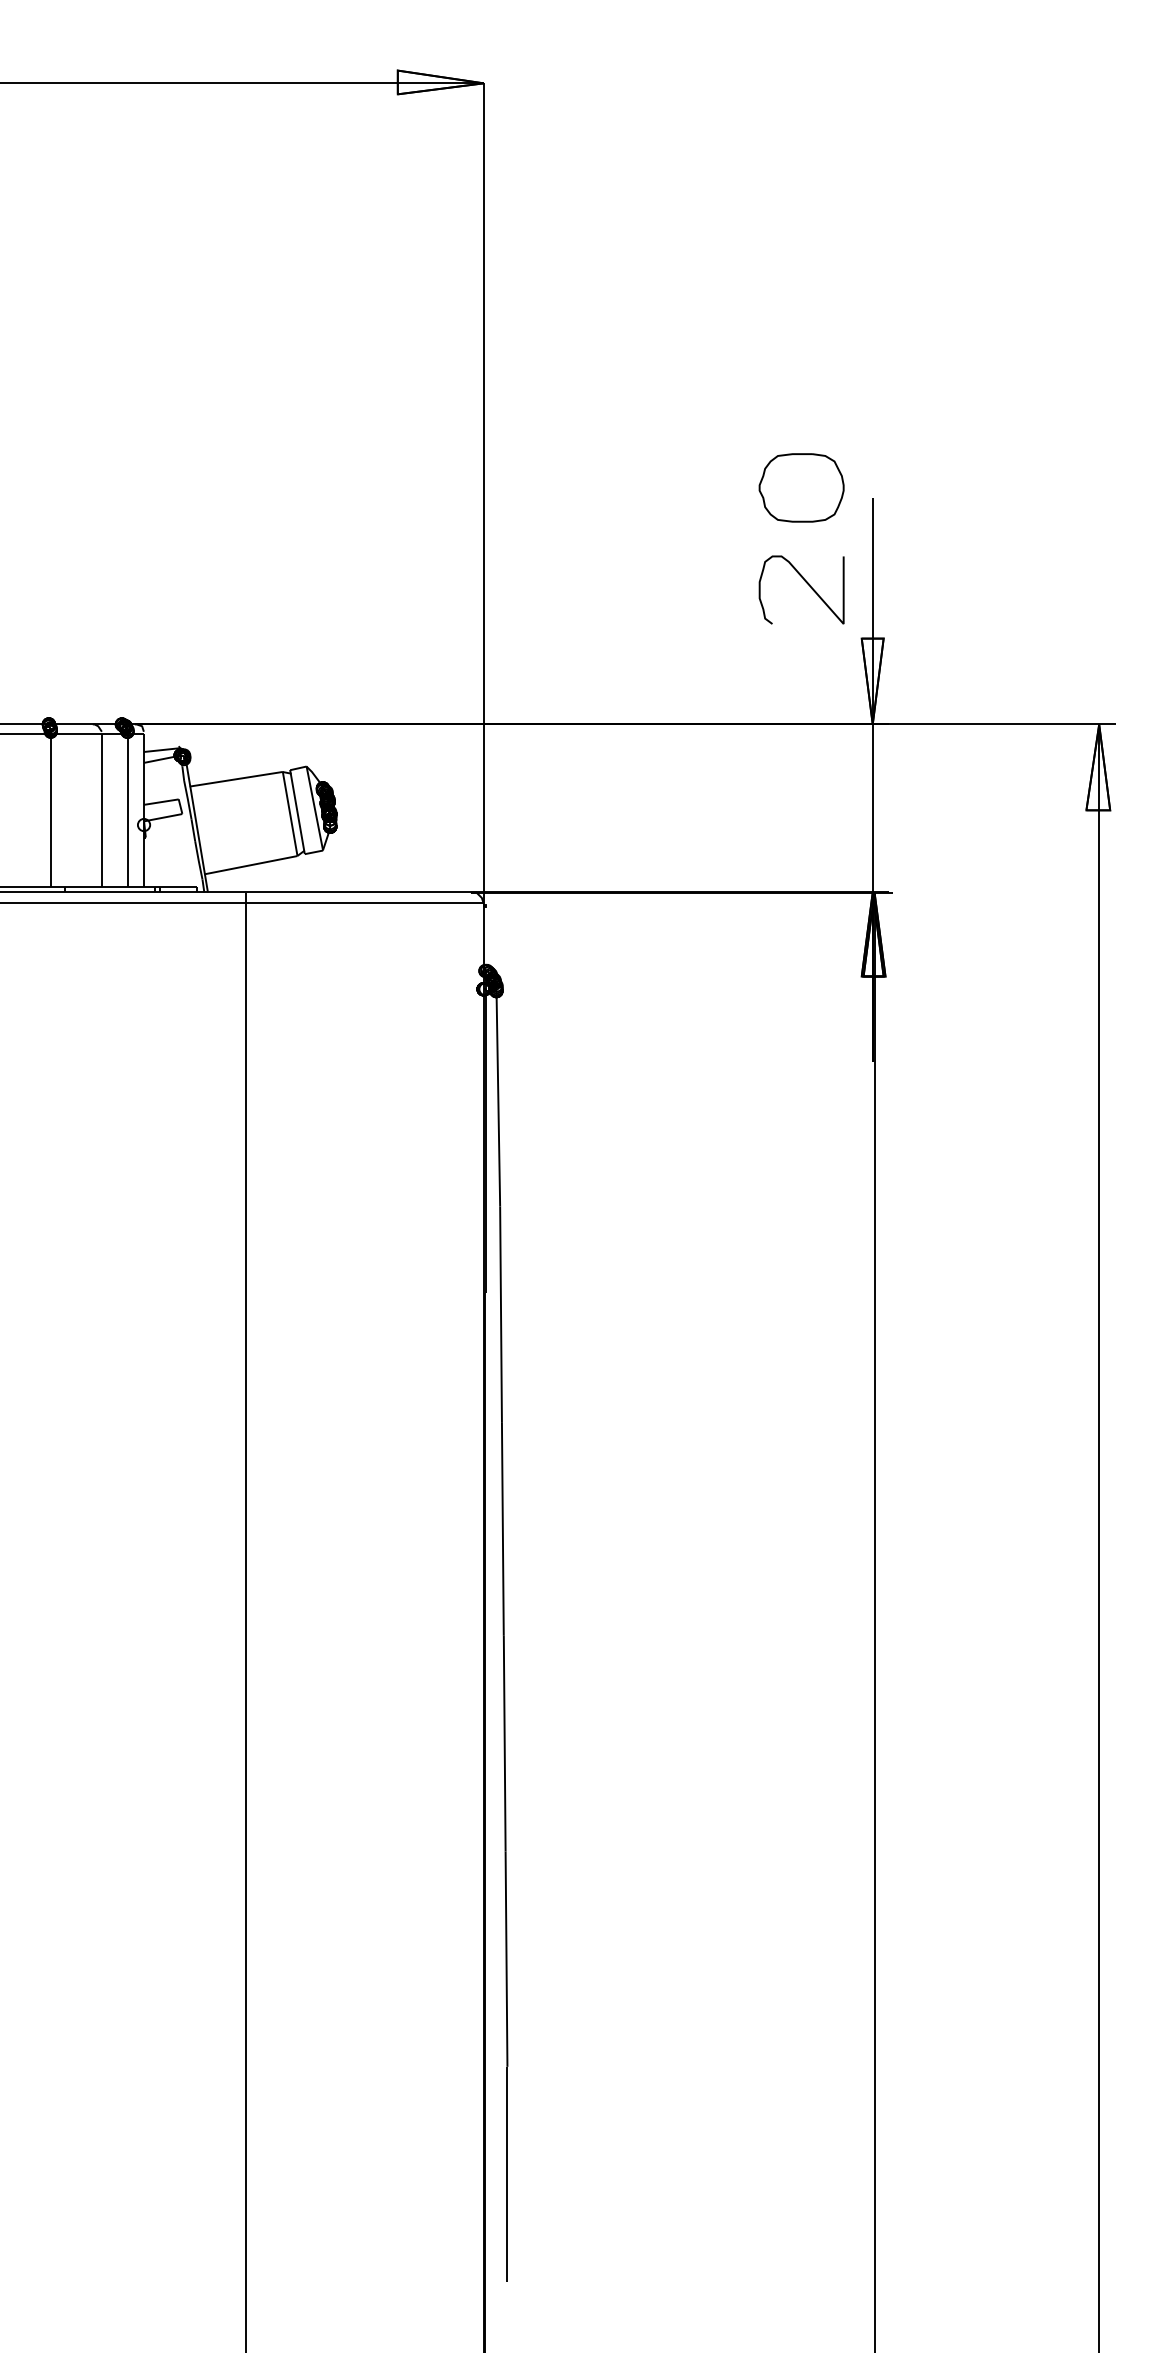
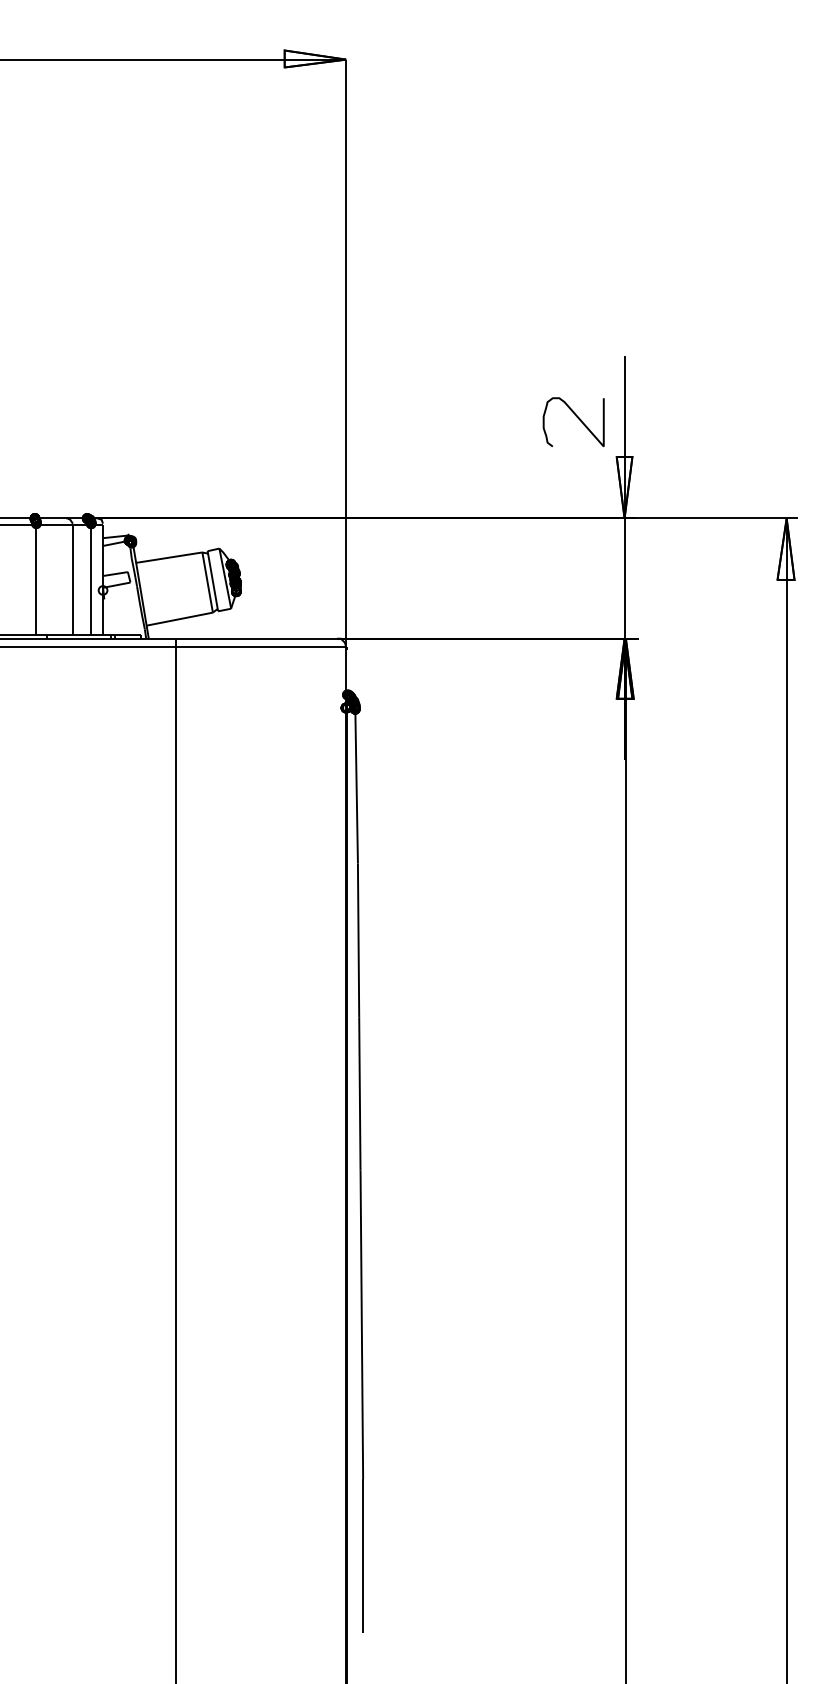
part: (801, 487) -> (573, 348), removed

